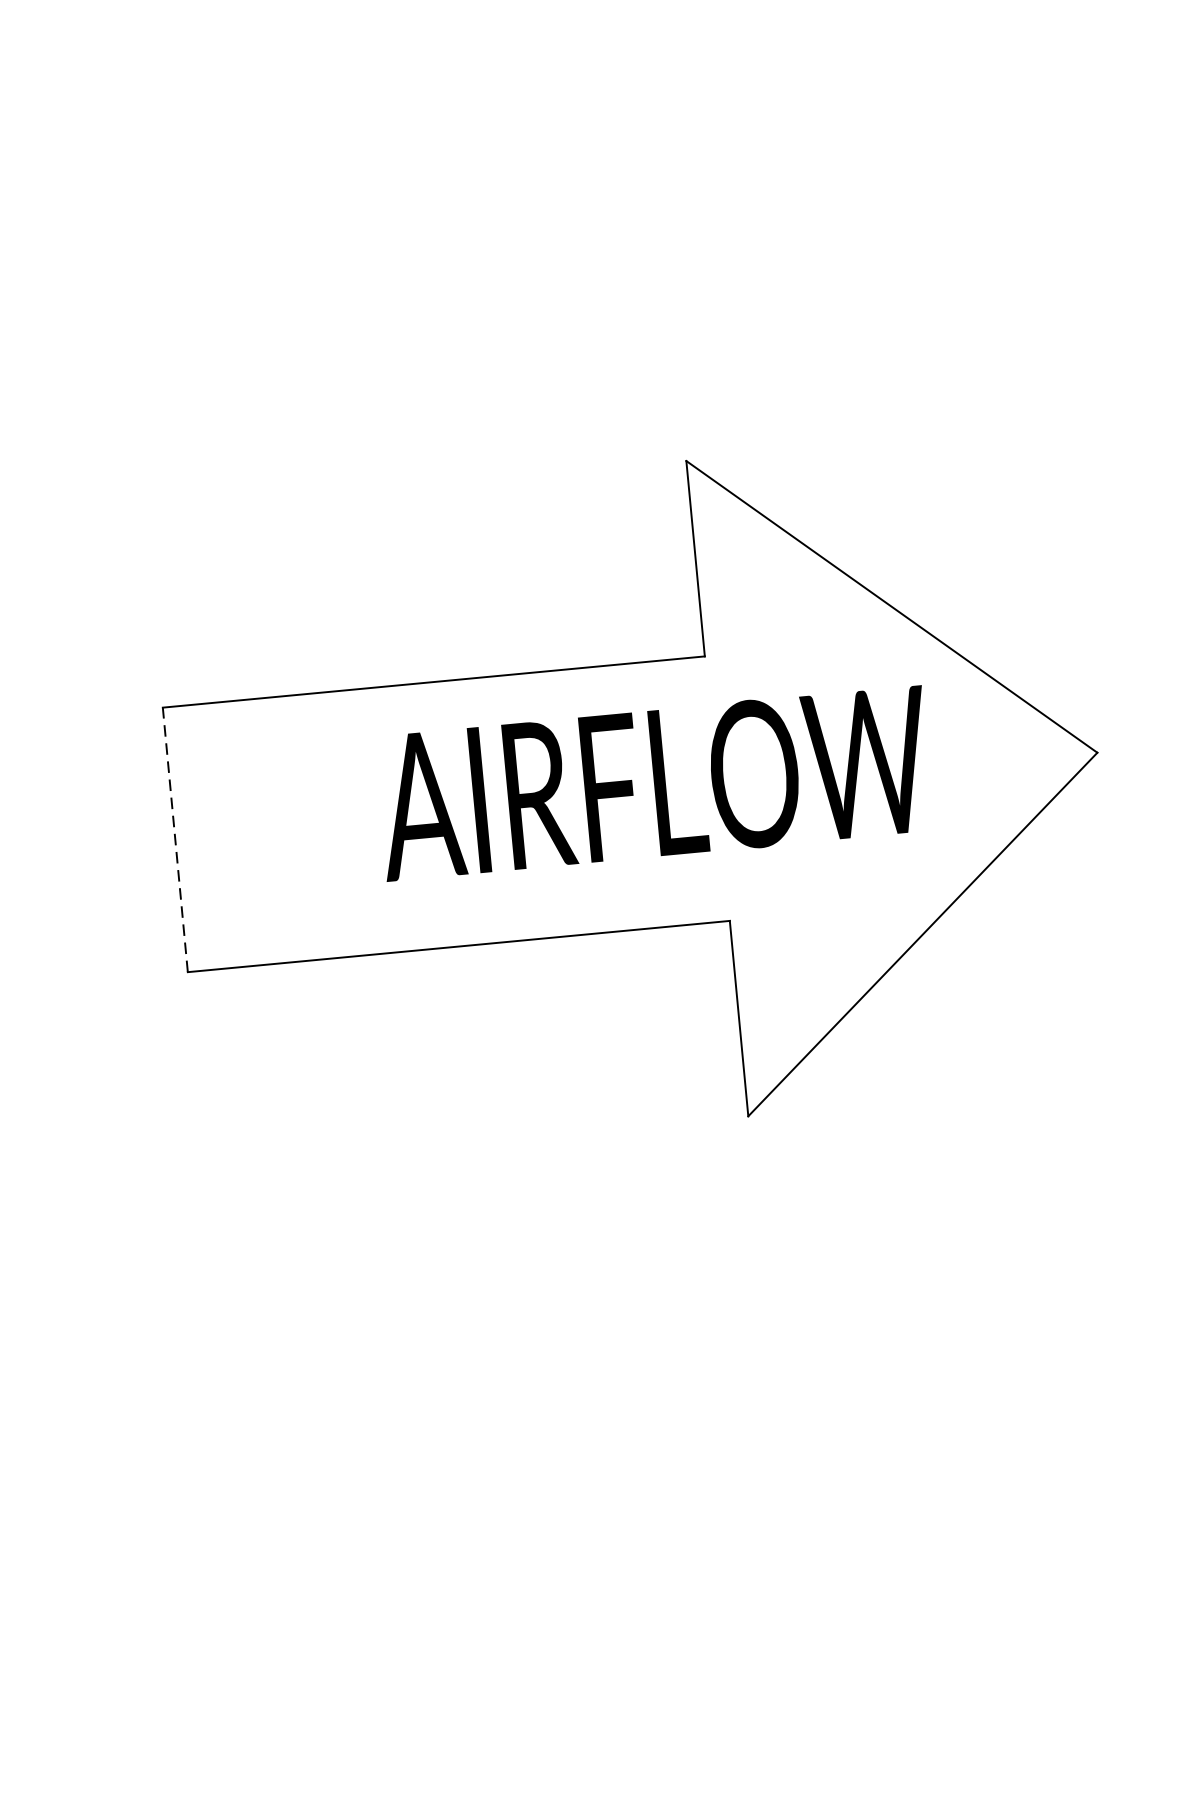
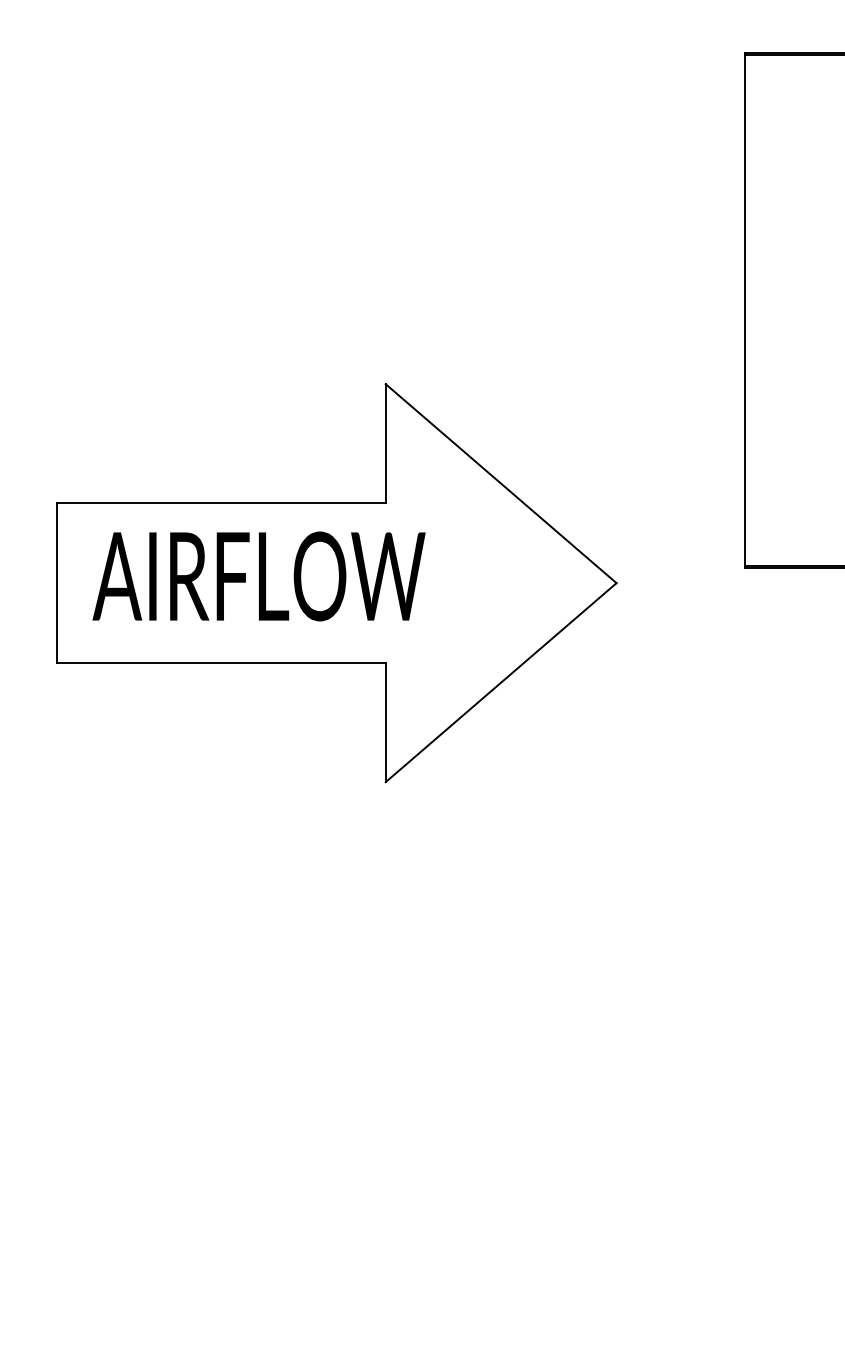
text: (653, 783) -> (258, 576), moved
line: (175, 838) -> (56, 582), dashed -> solid

